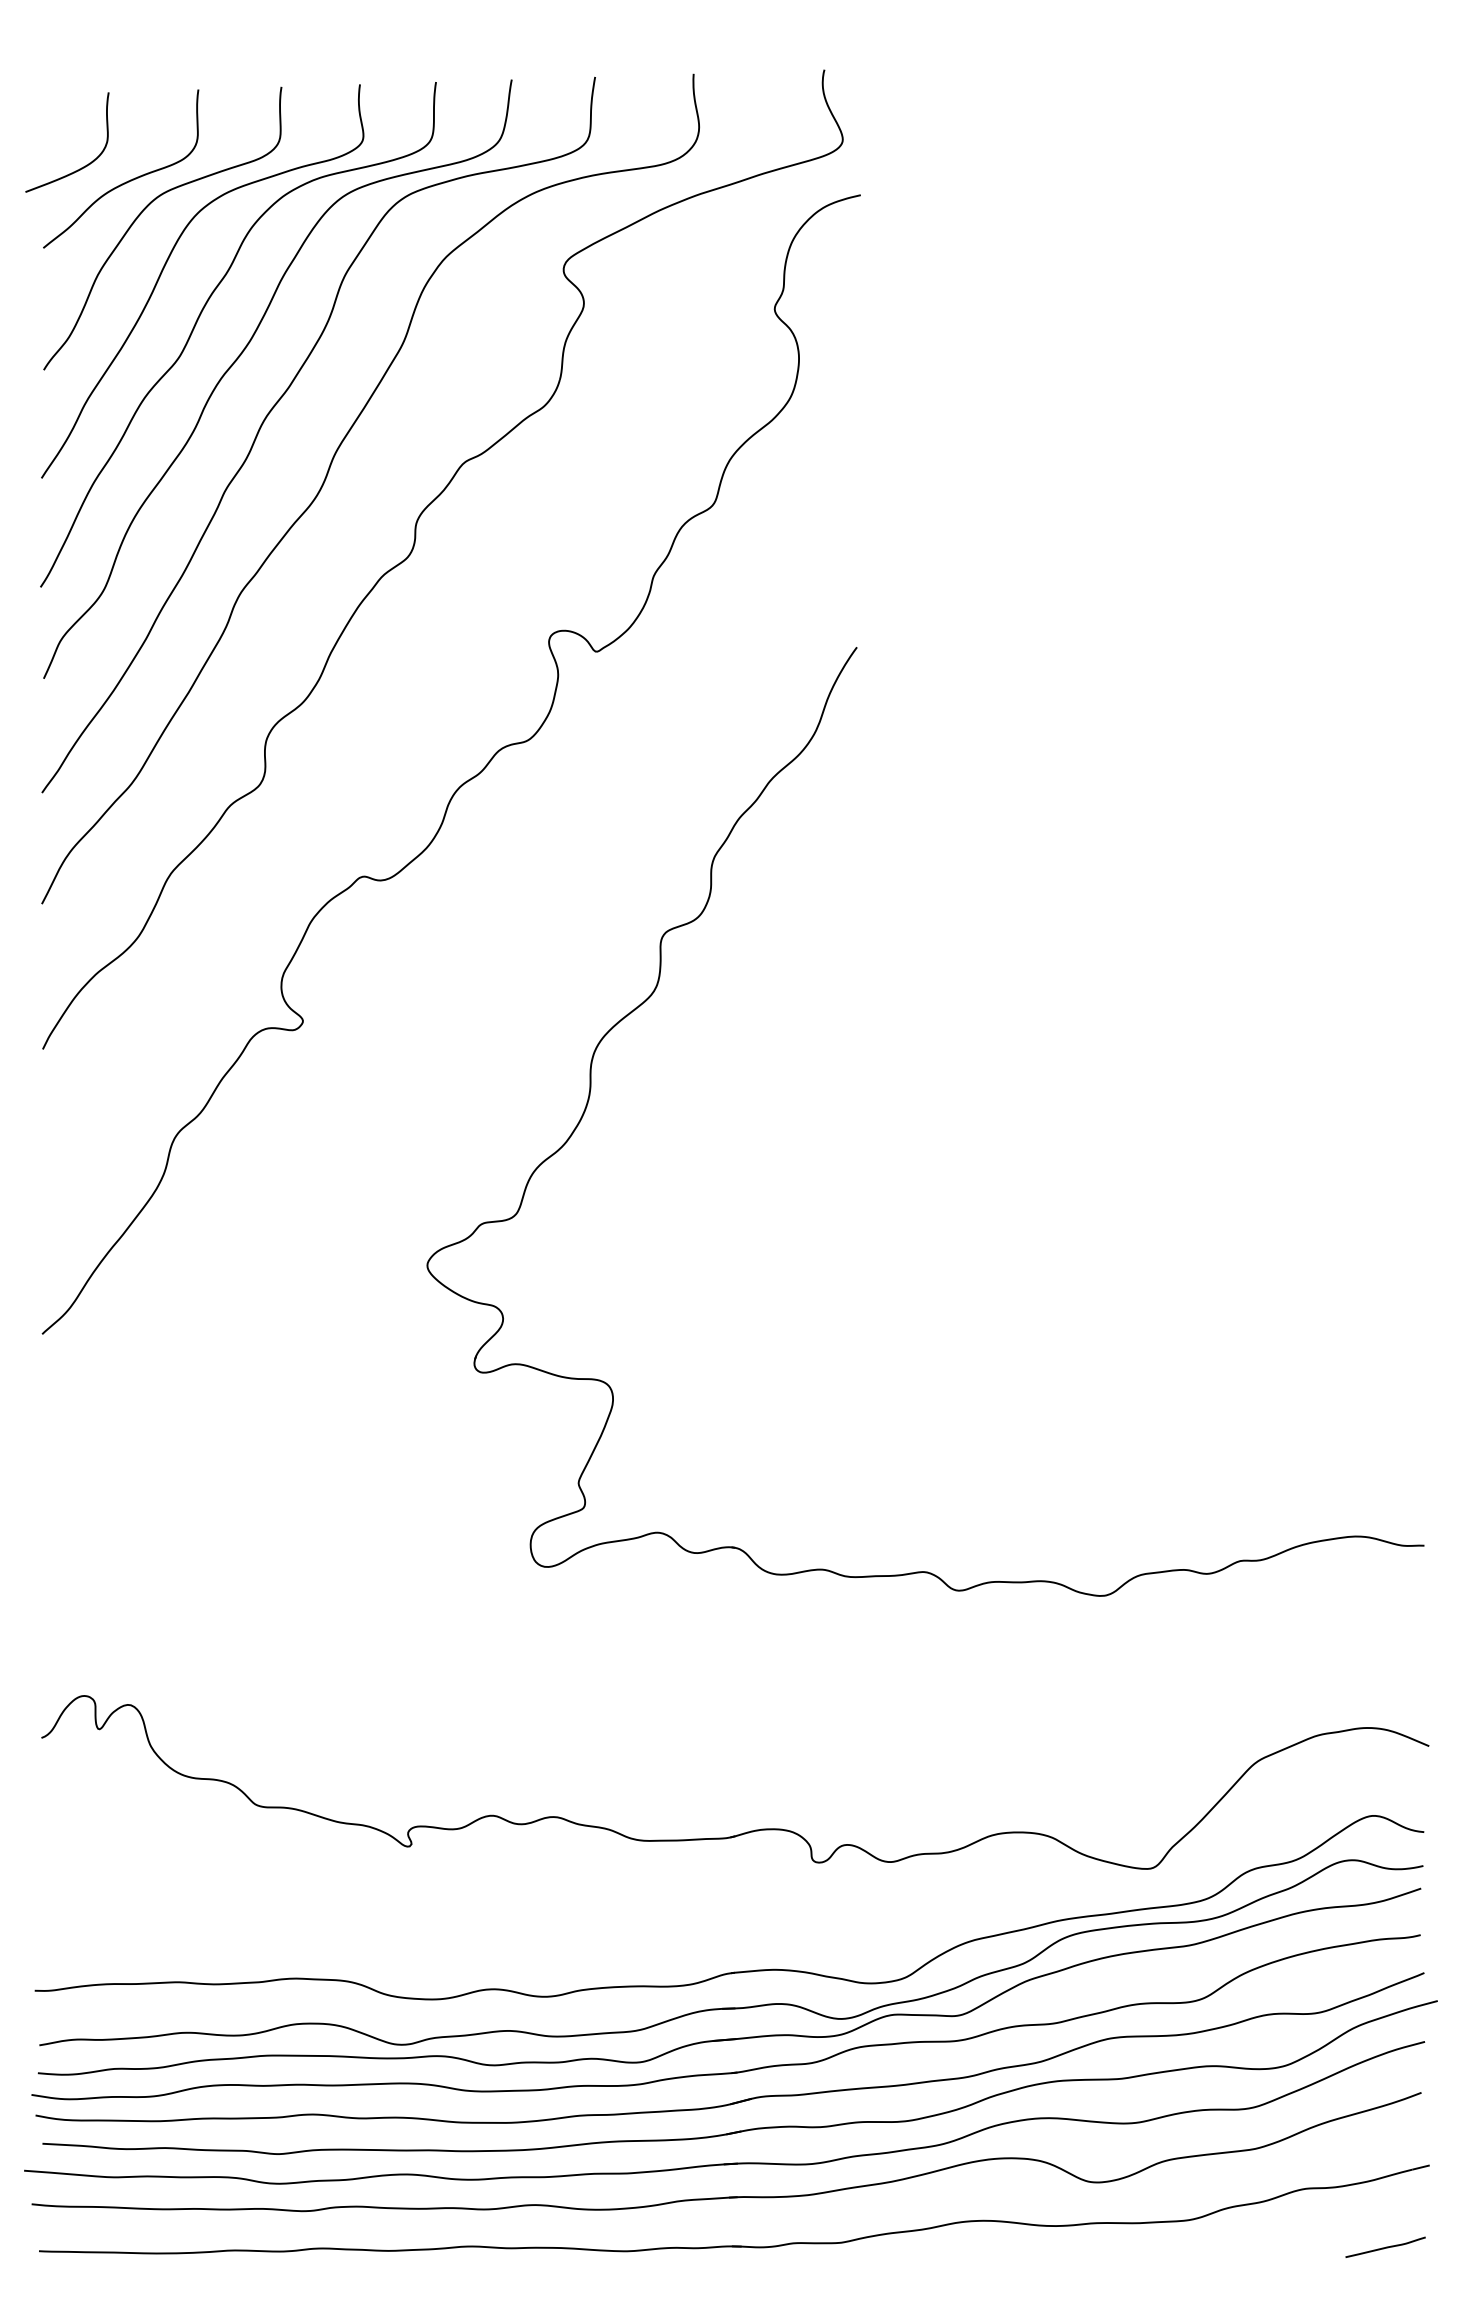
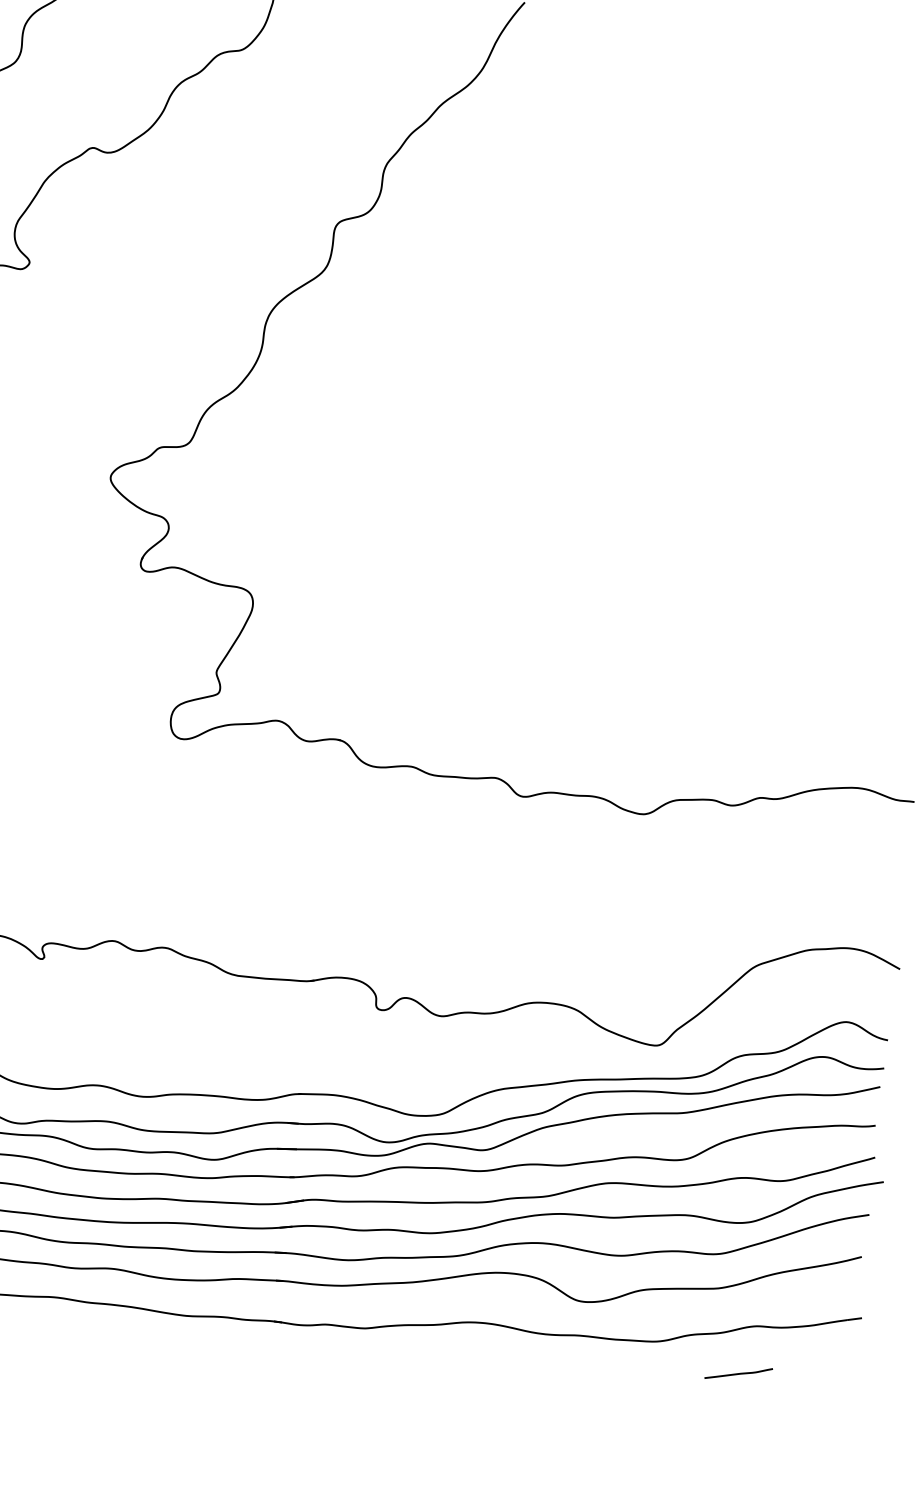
curve: (1386, 2246) -> (739, 1372), moved

